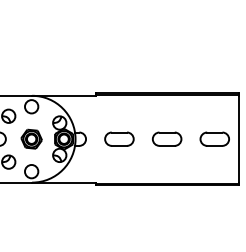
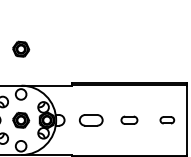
part: (31, 49) -> (21, 48), added
part: (167, 138) -> (129, 119), size x0.7
part: (214, 138) -> (167, 119), size x0.6

